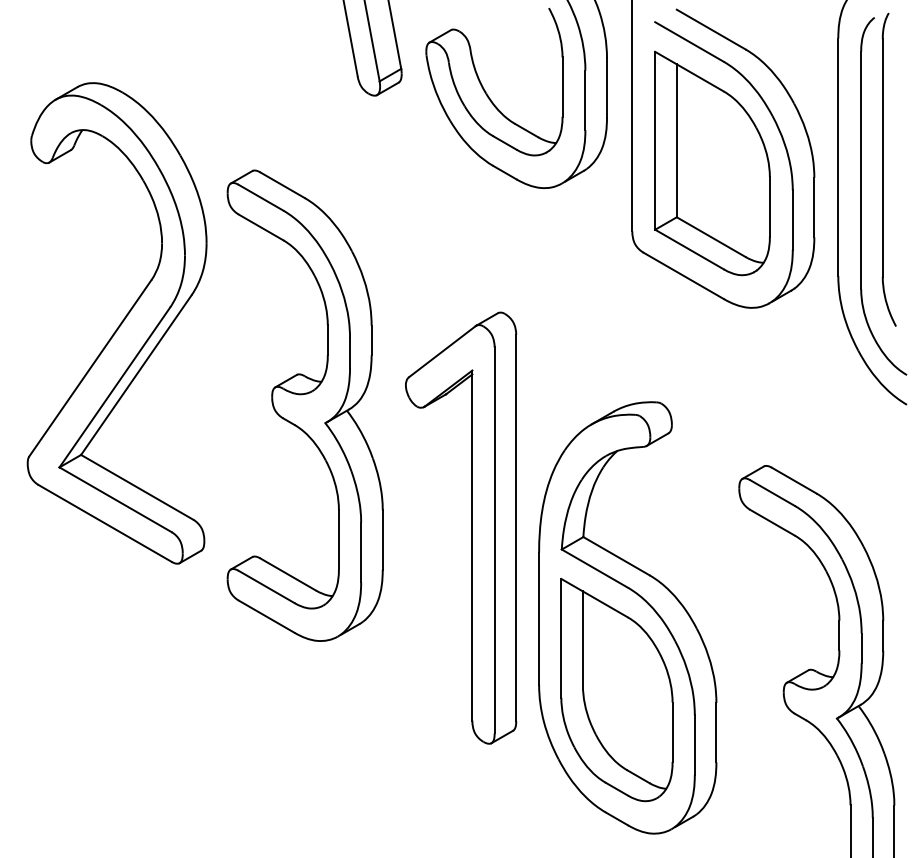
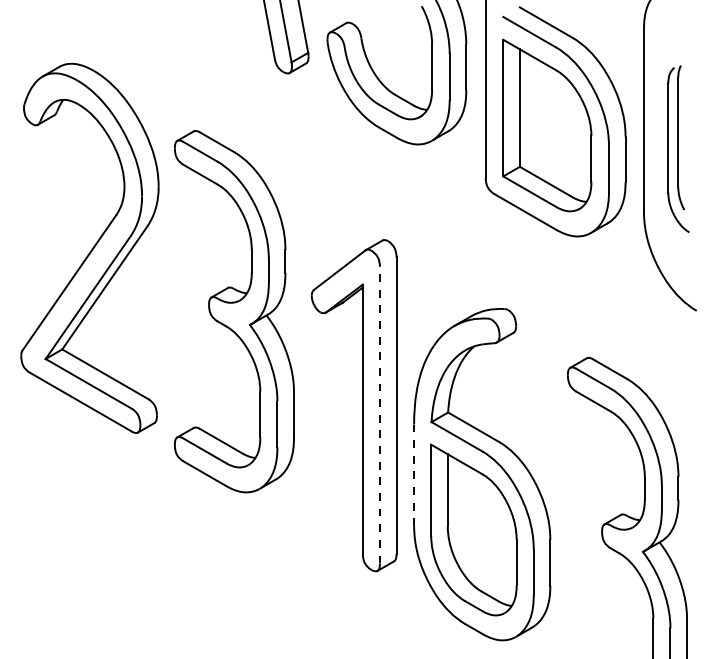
part: (883, 193) -> (678, 148), size x0.6
line: (494, 539) -> (379, 414), solid -> dashed
line: (539, 619) -> (414, 475), solid -> dashed

